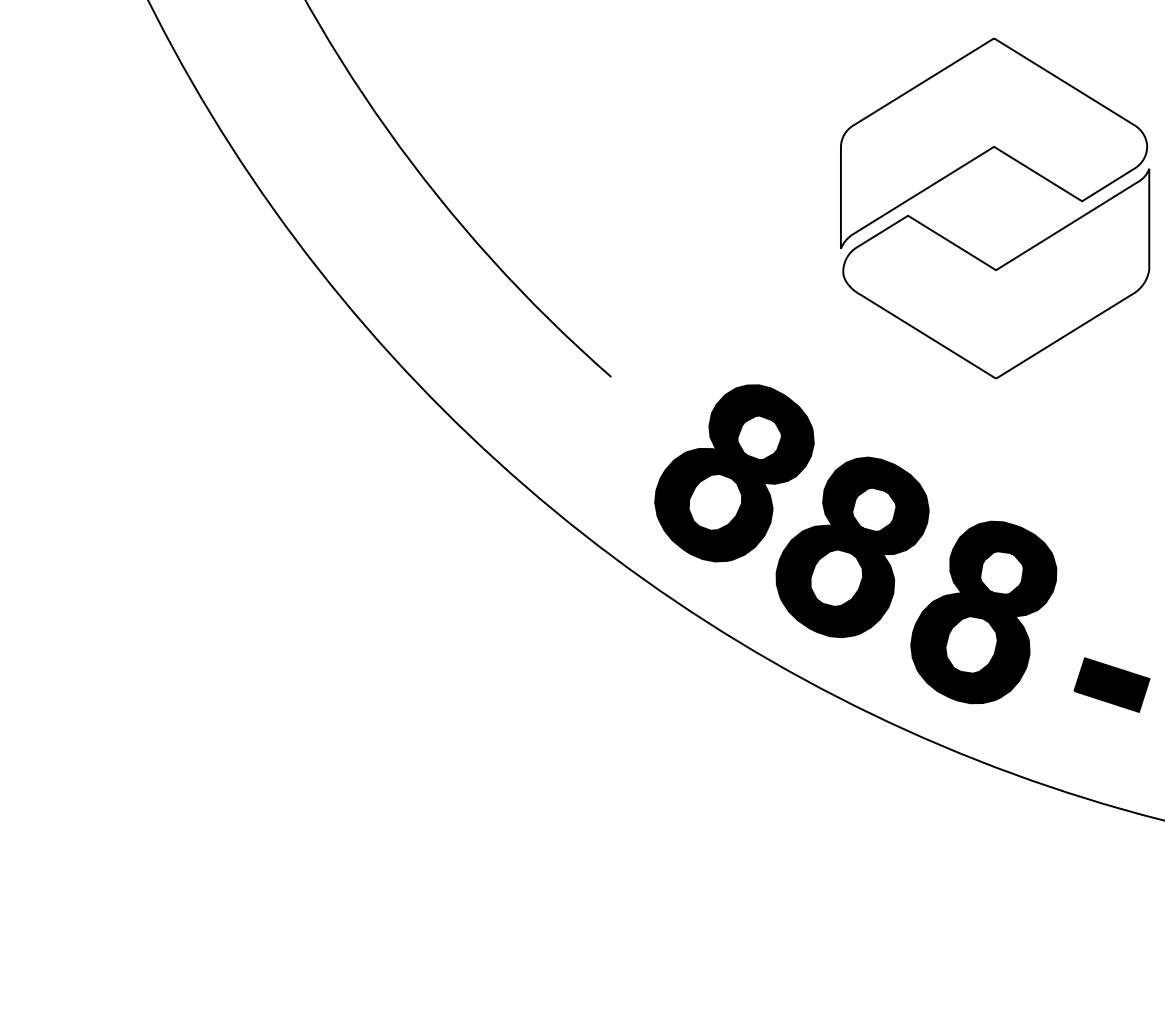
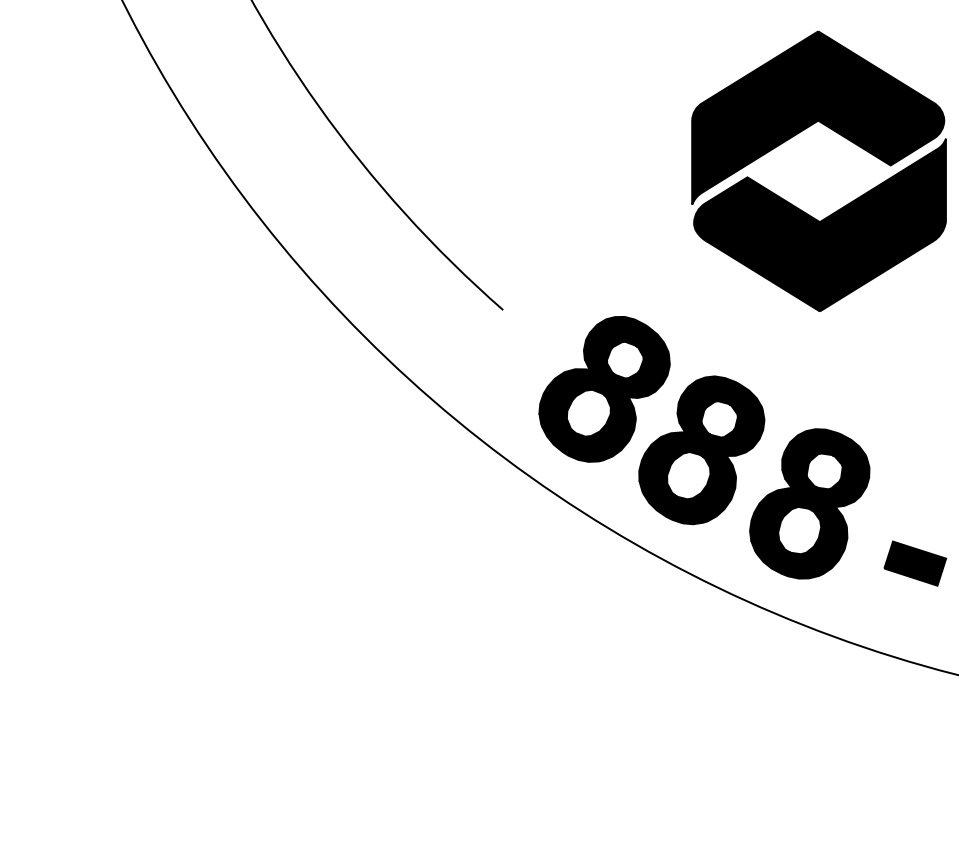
fill: (993, 143) -> (817, 117), added
fill: (996, 273) -> (820, 224), added

